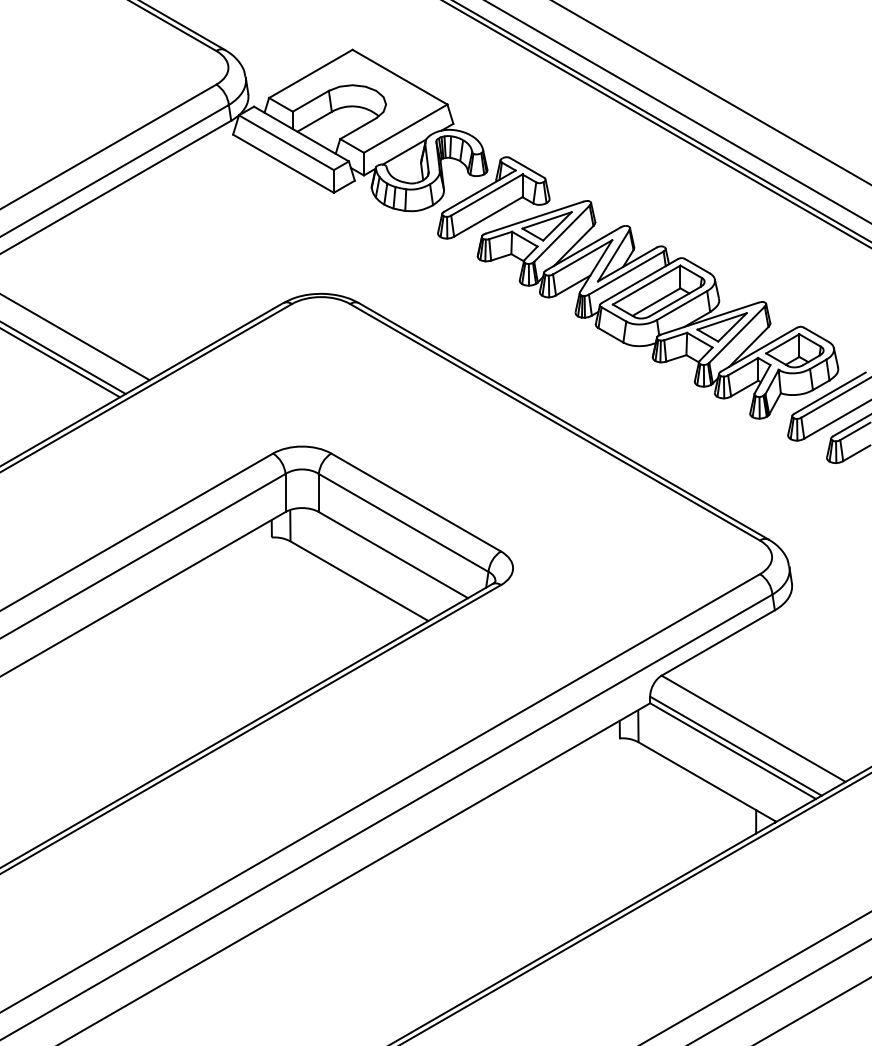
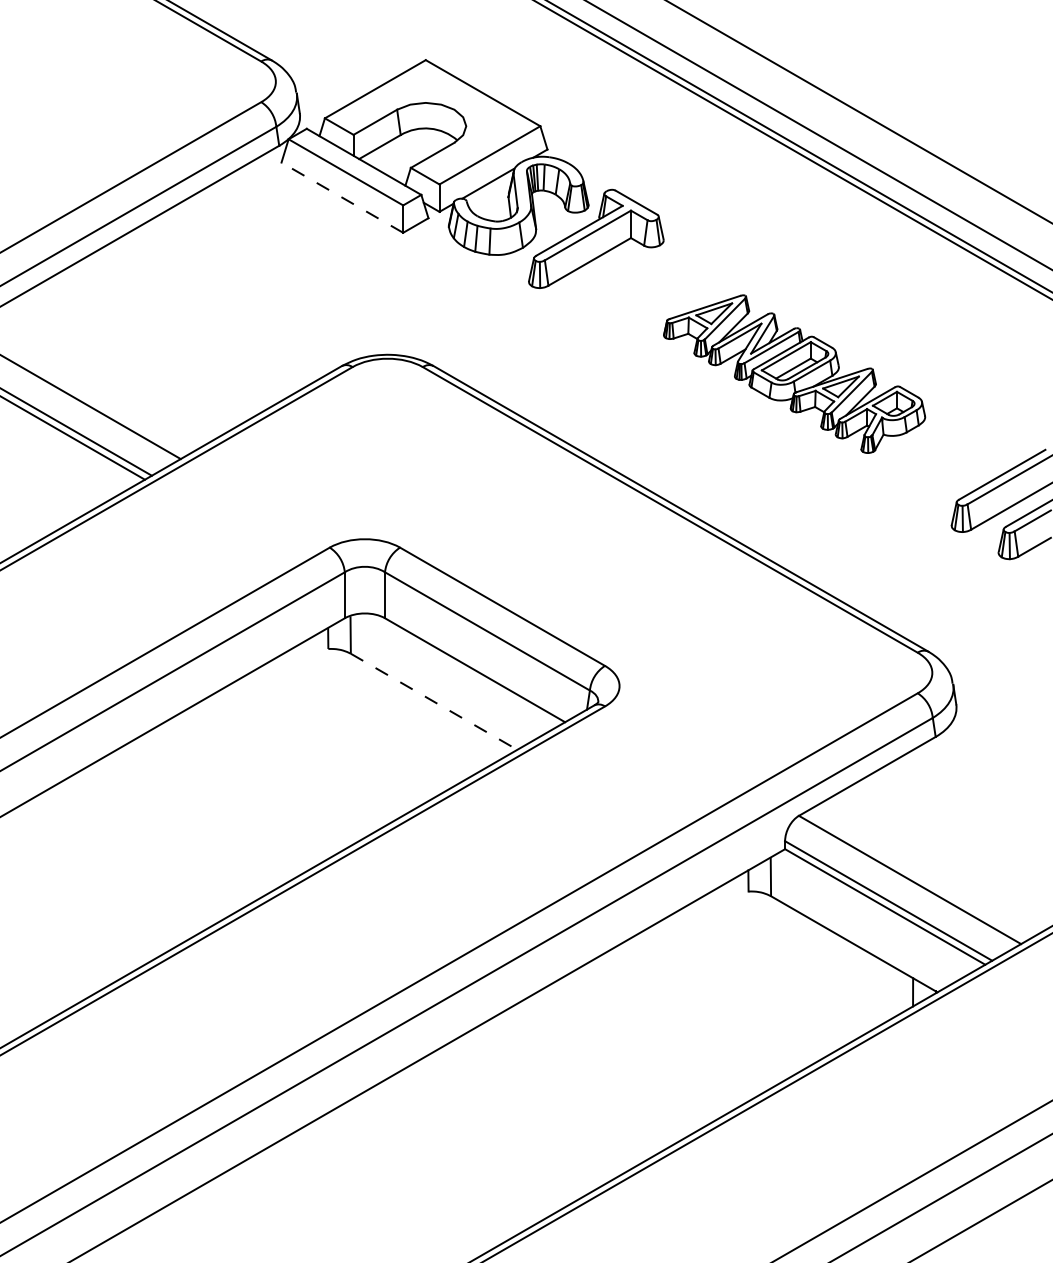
line: (283, 163) -> (342, 197), solid -> dashed
part: (657, 309) -> (793, 373), size x0.6
line: (359, 581) -> (434, 702), solid -> dashed

